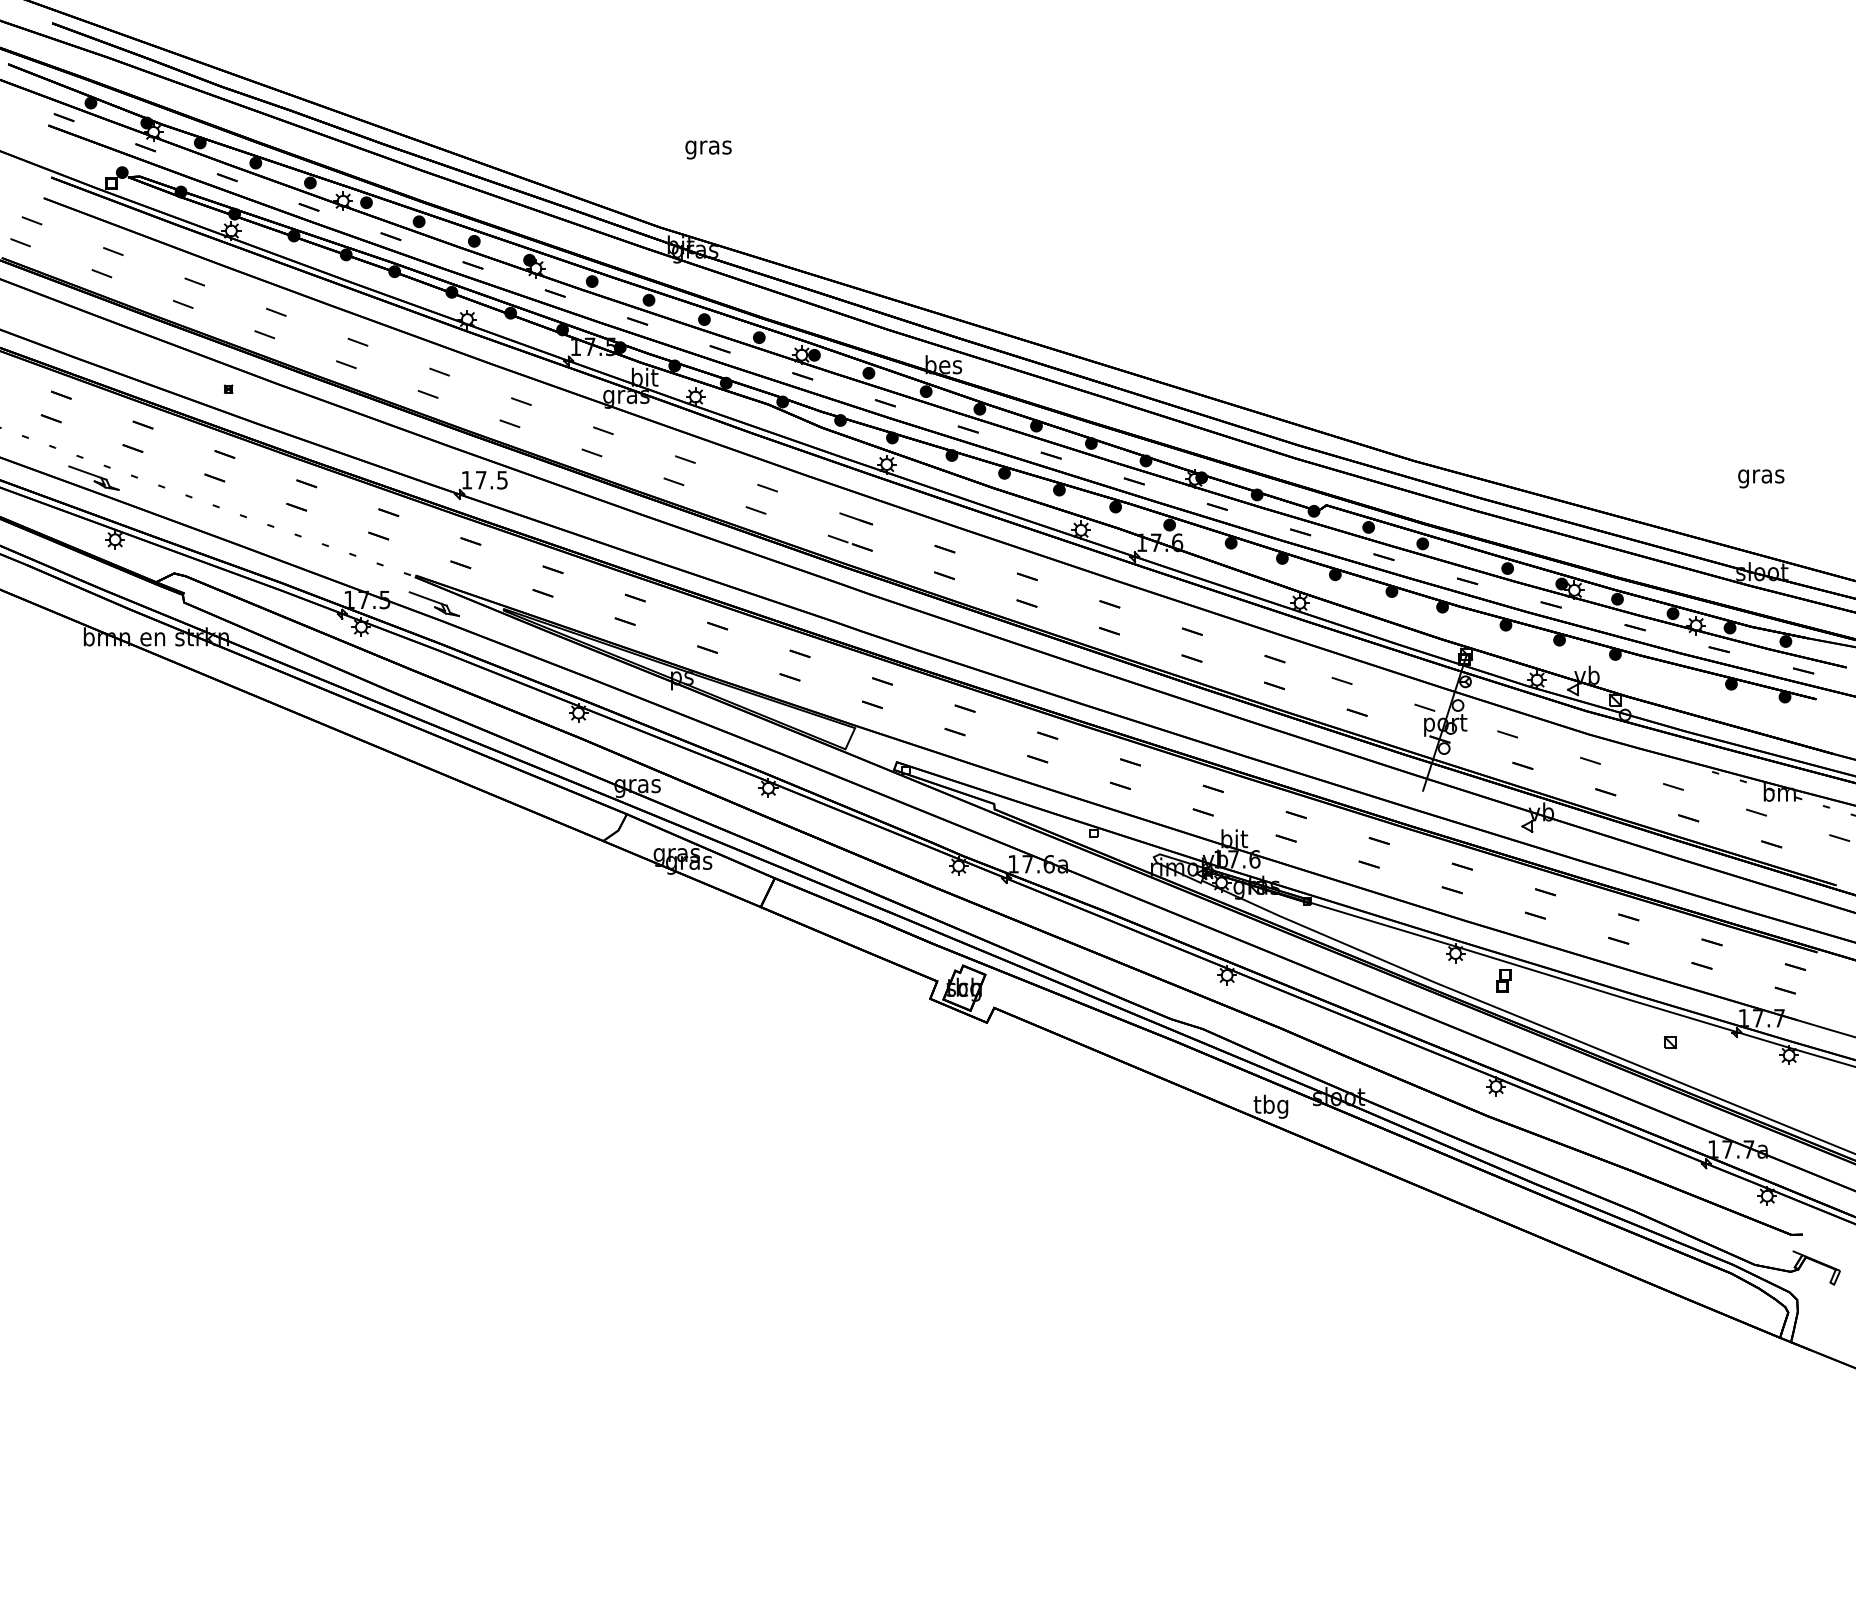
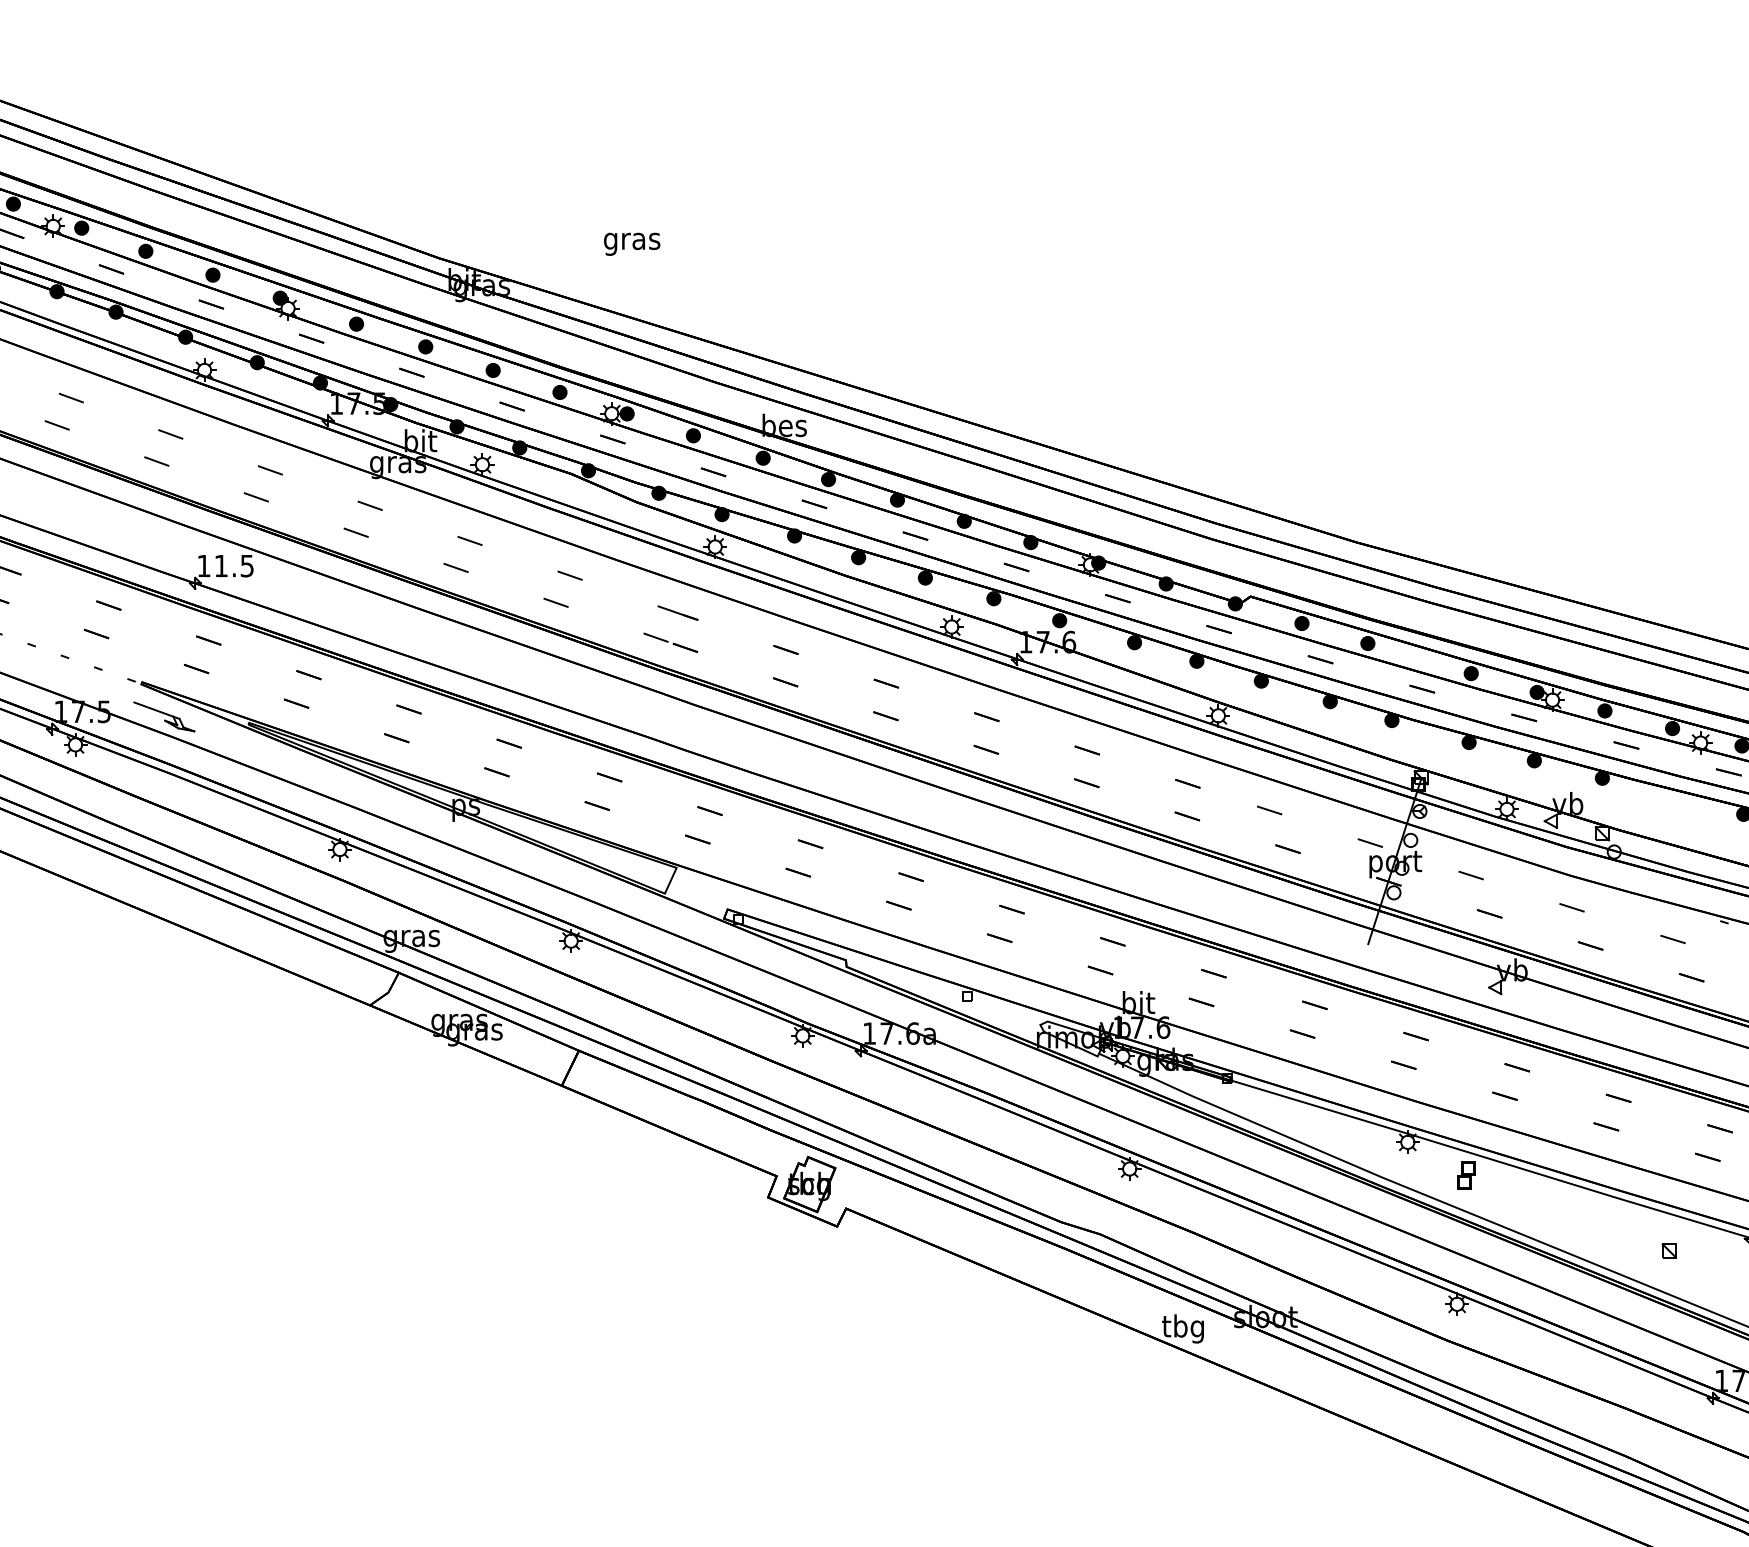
text: (708, 149) -> (632, 243), moved
text: (481, 480) -> (221, 566), 17.5 -> 11.5

